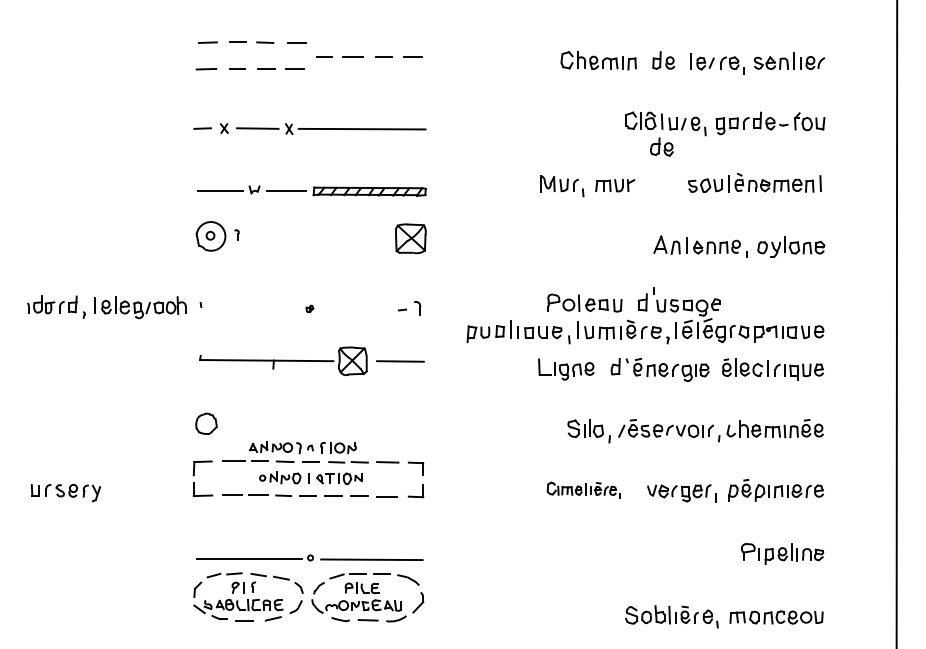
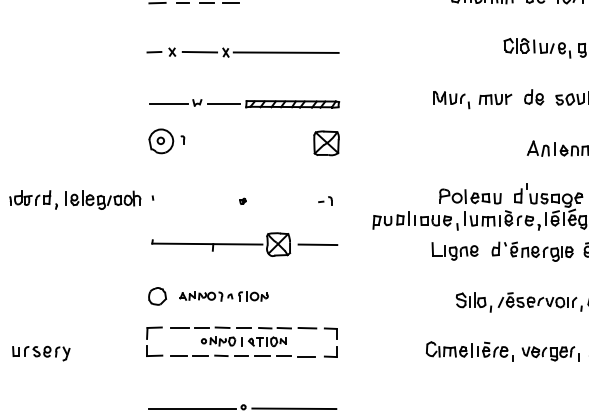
part: (661, 146) -> (533, 96), moved
part: (409, 308) -> (325, 200), size x0.71
part: (302, 447) -> (223, 296), moved
part: (583, 490) -> (469, 351), size x1.43

